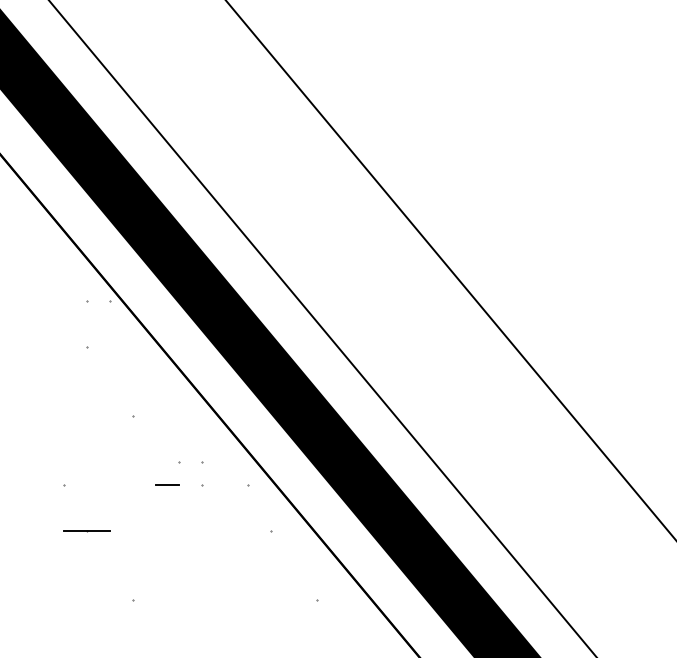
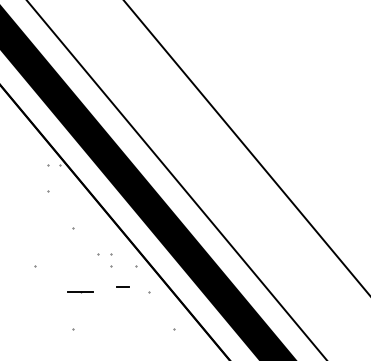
line: (167, 484) -> (122, 286), moved
line: (86, 533) -> (80, 292), moved

